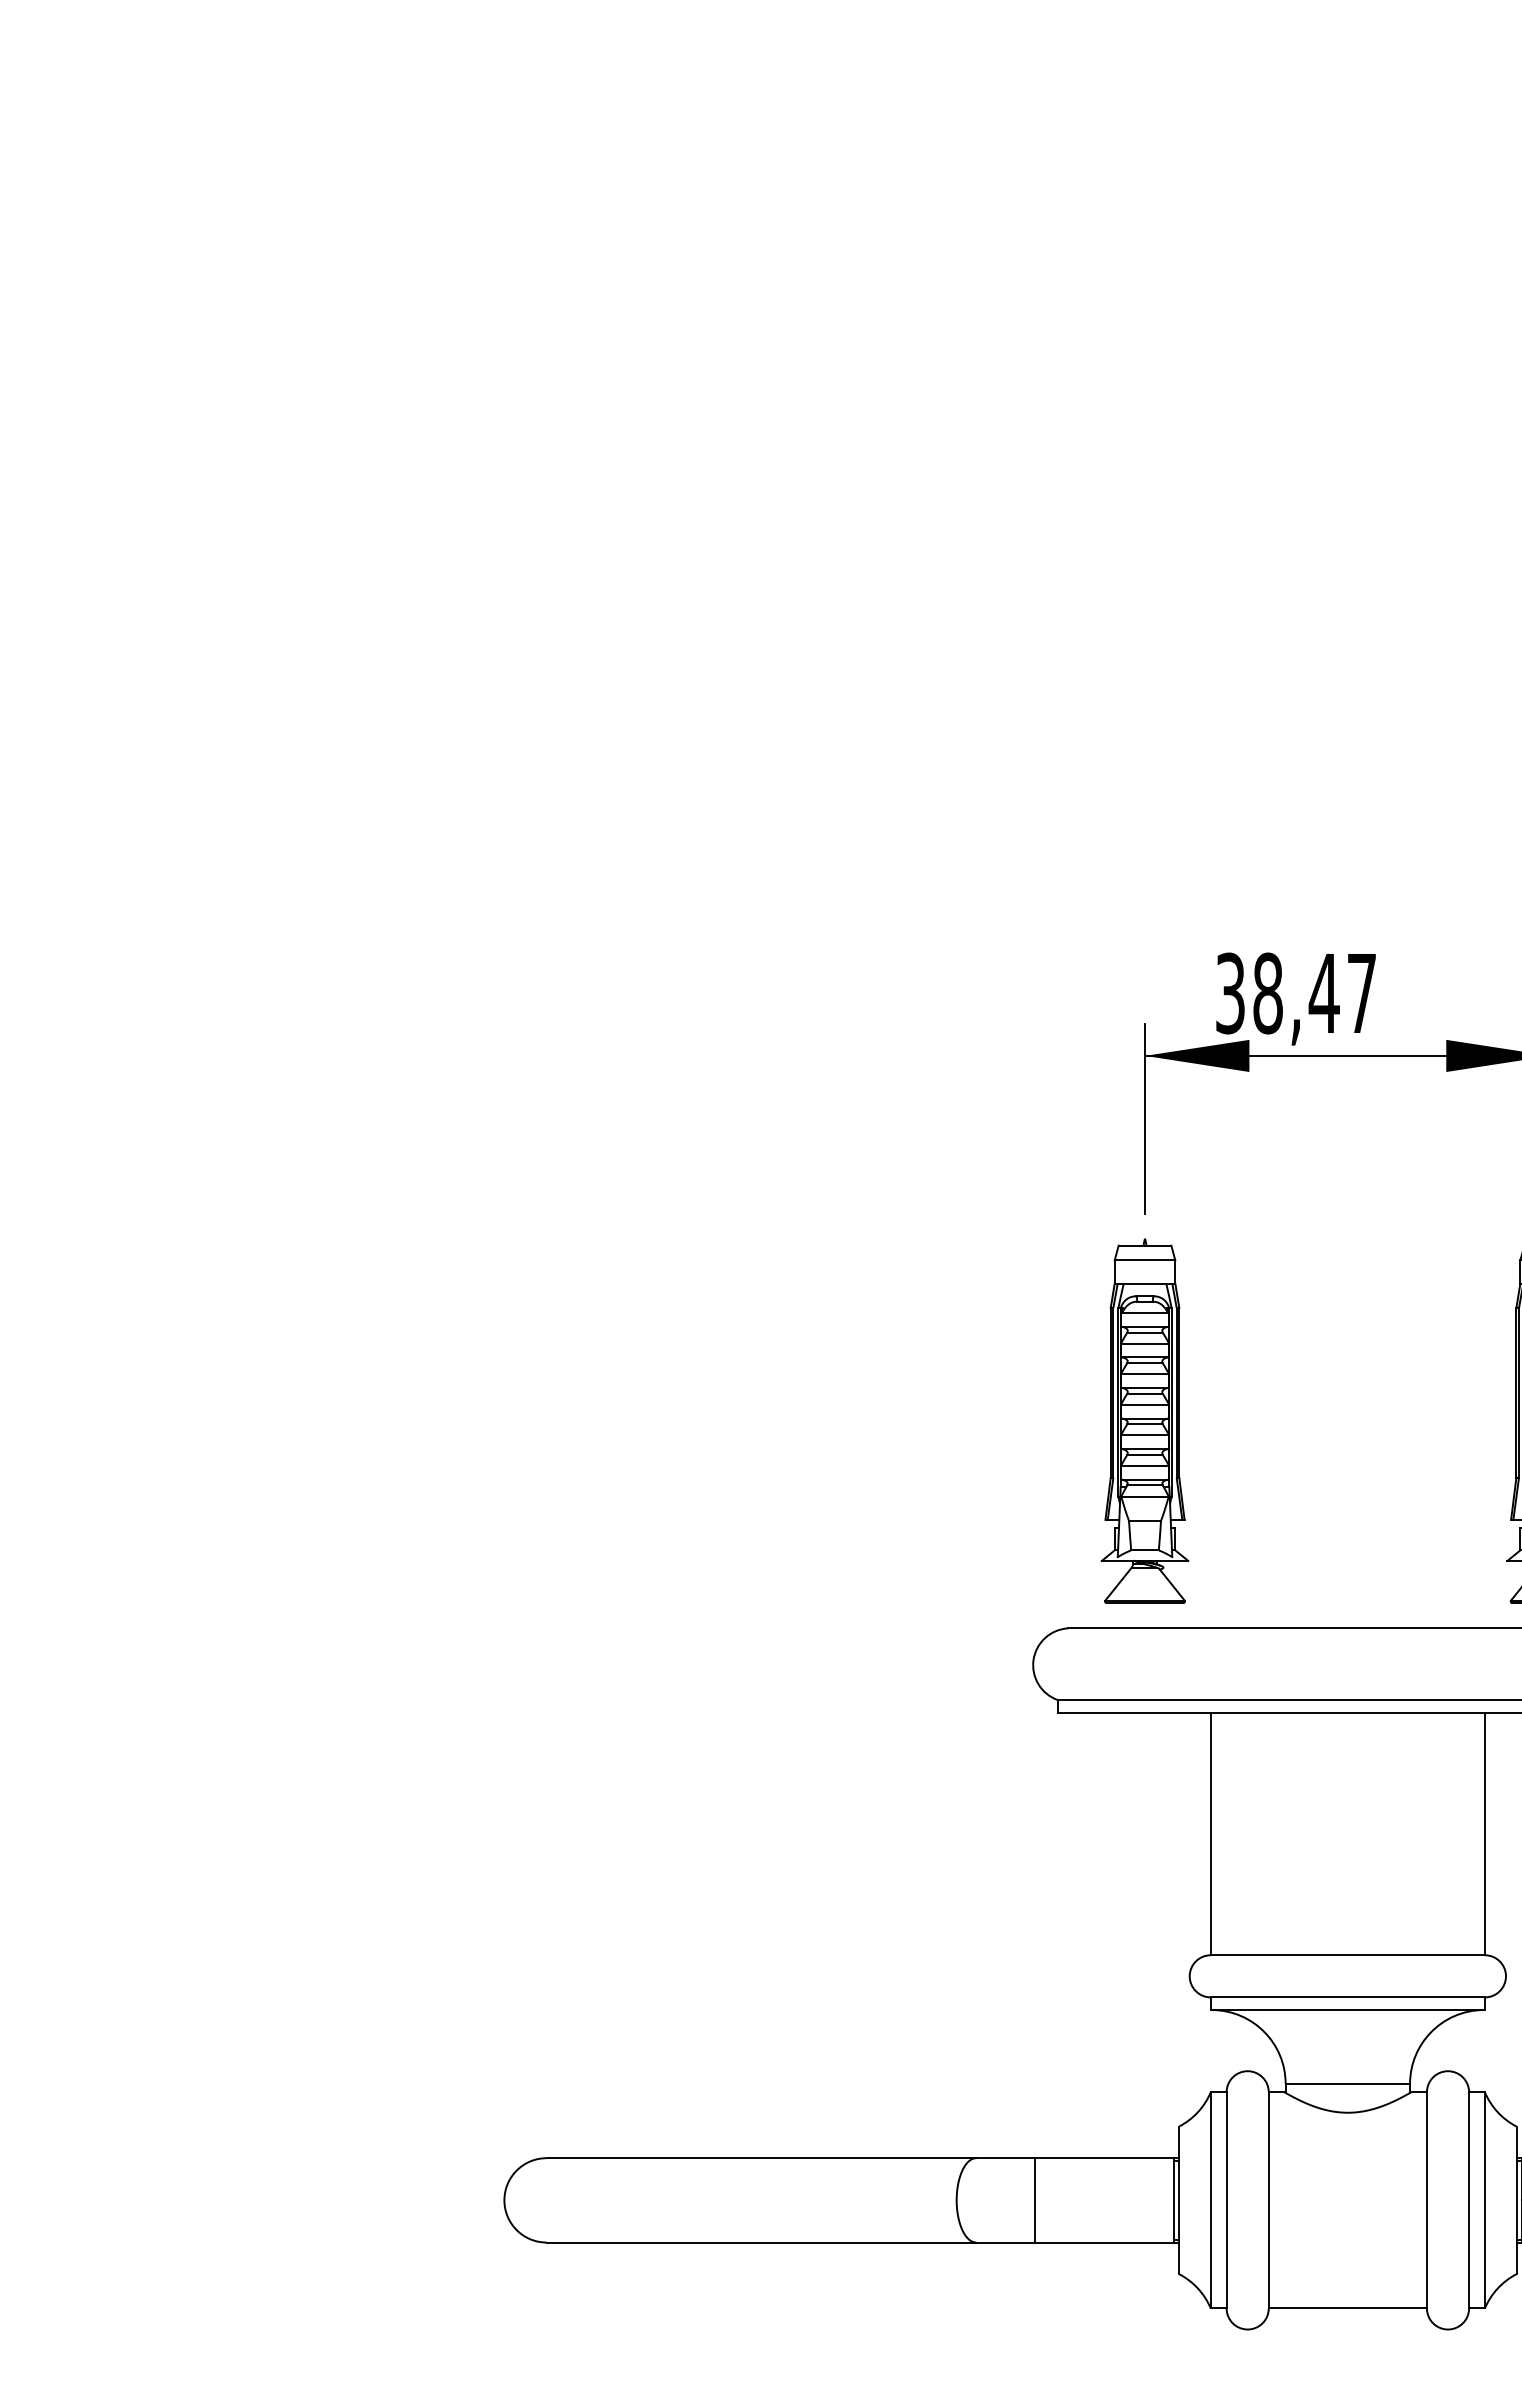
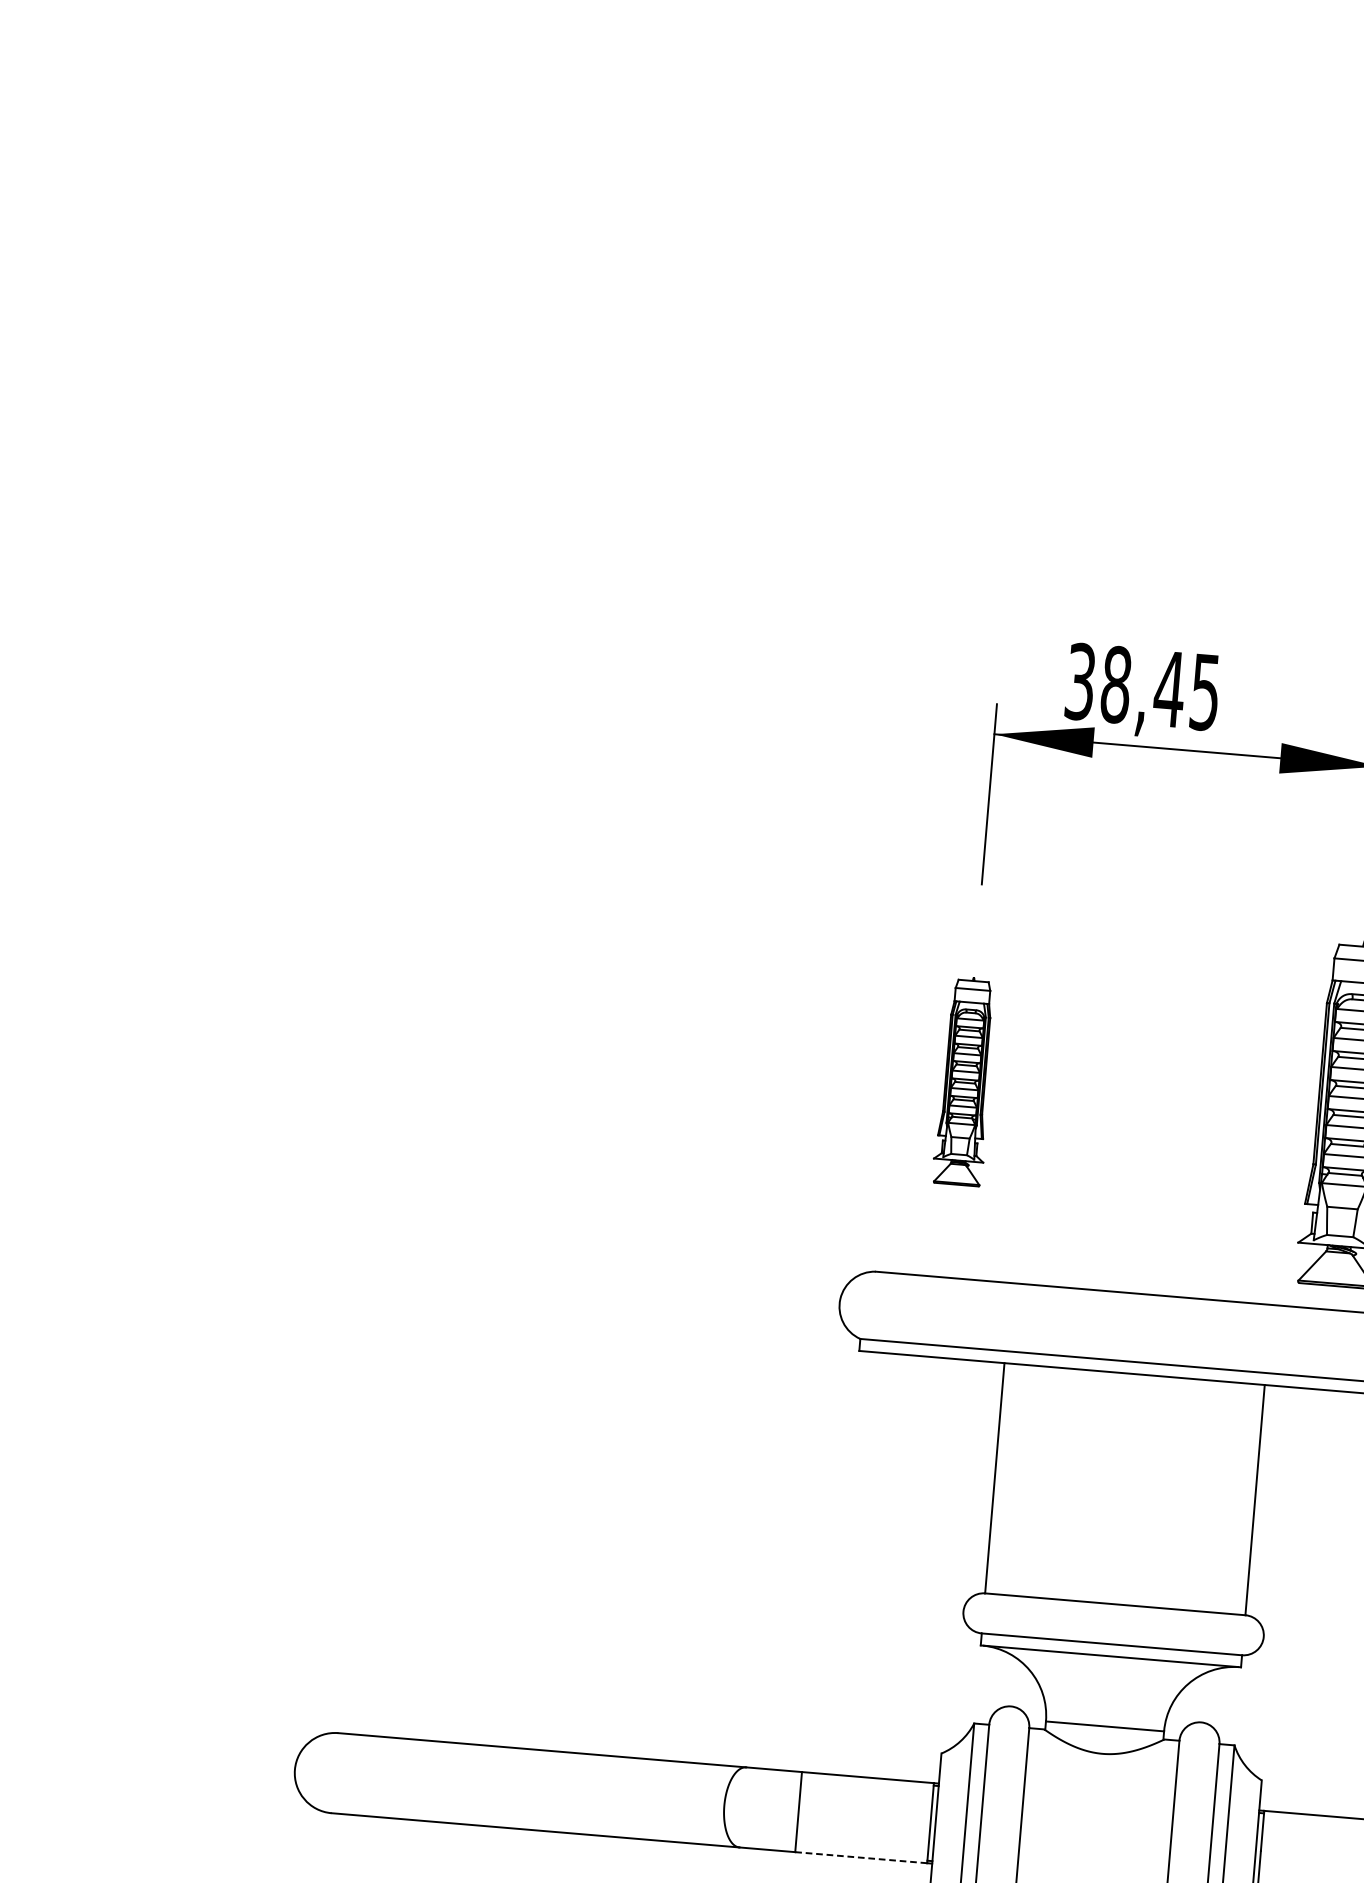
text: (1361, 994) -> (1204, 693), 38,47 -> 38,45
part: (1144, 1420) -> (964, 1080), size x0.6
line: (1104, 2242) -> (861, 1857), solid -> dashed

